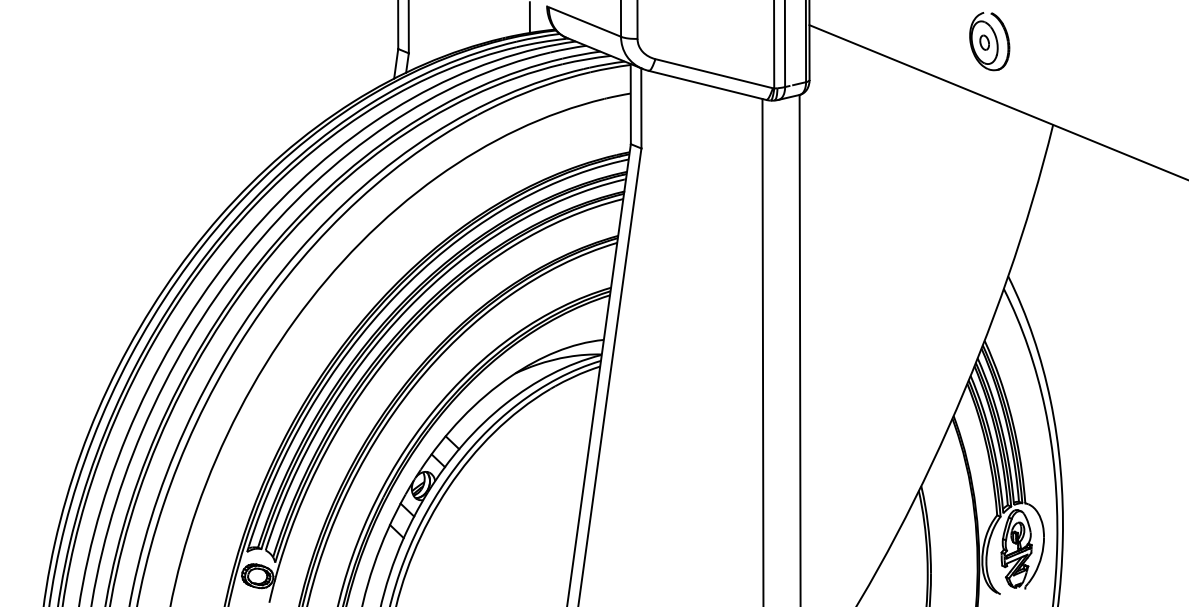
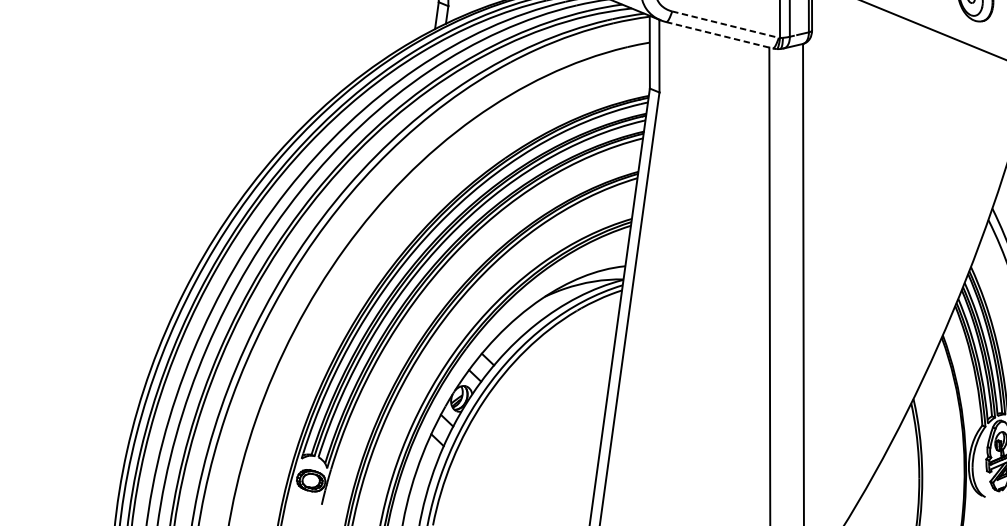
line: (714, 73) -> (725, 24), solid -> dashed
line: (707, 85) -> (719, 35), solid -> dashed

